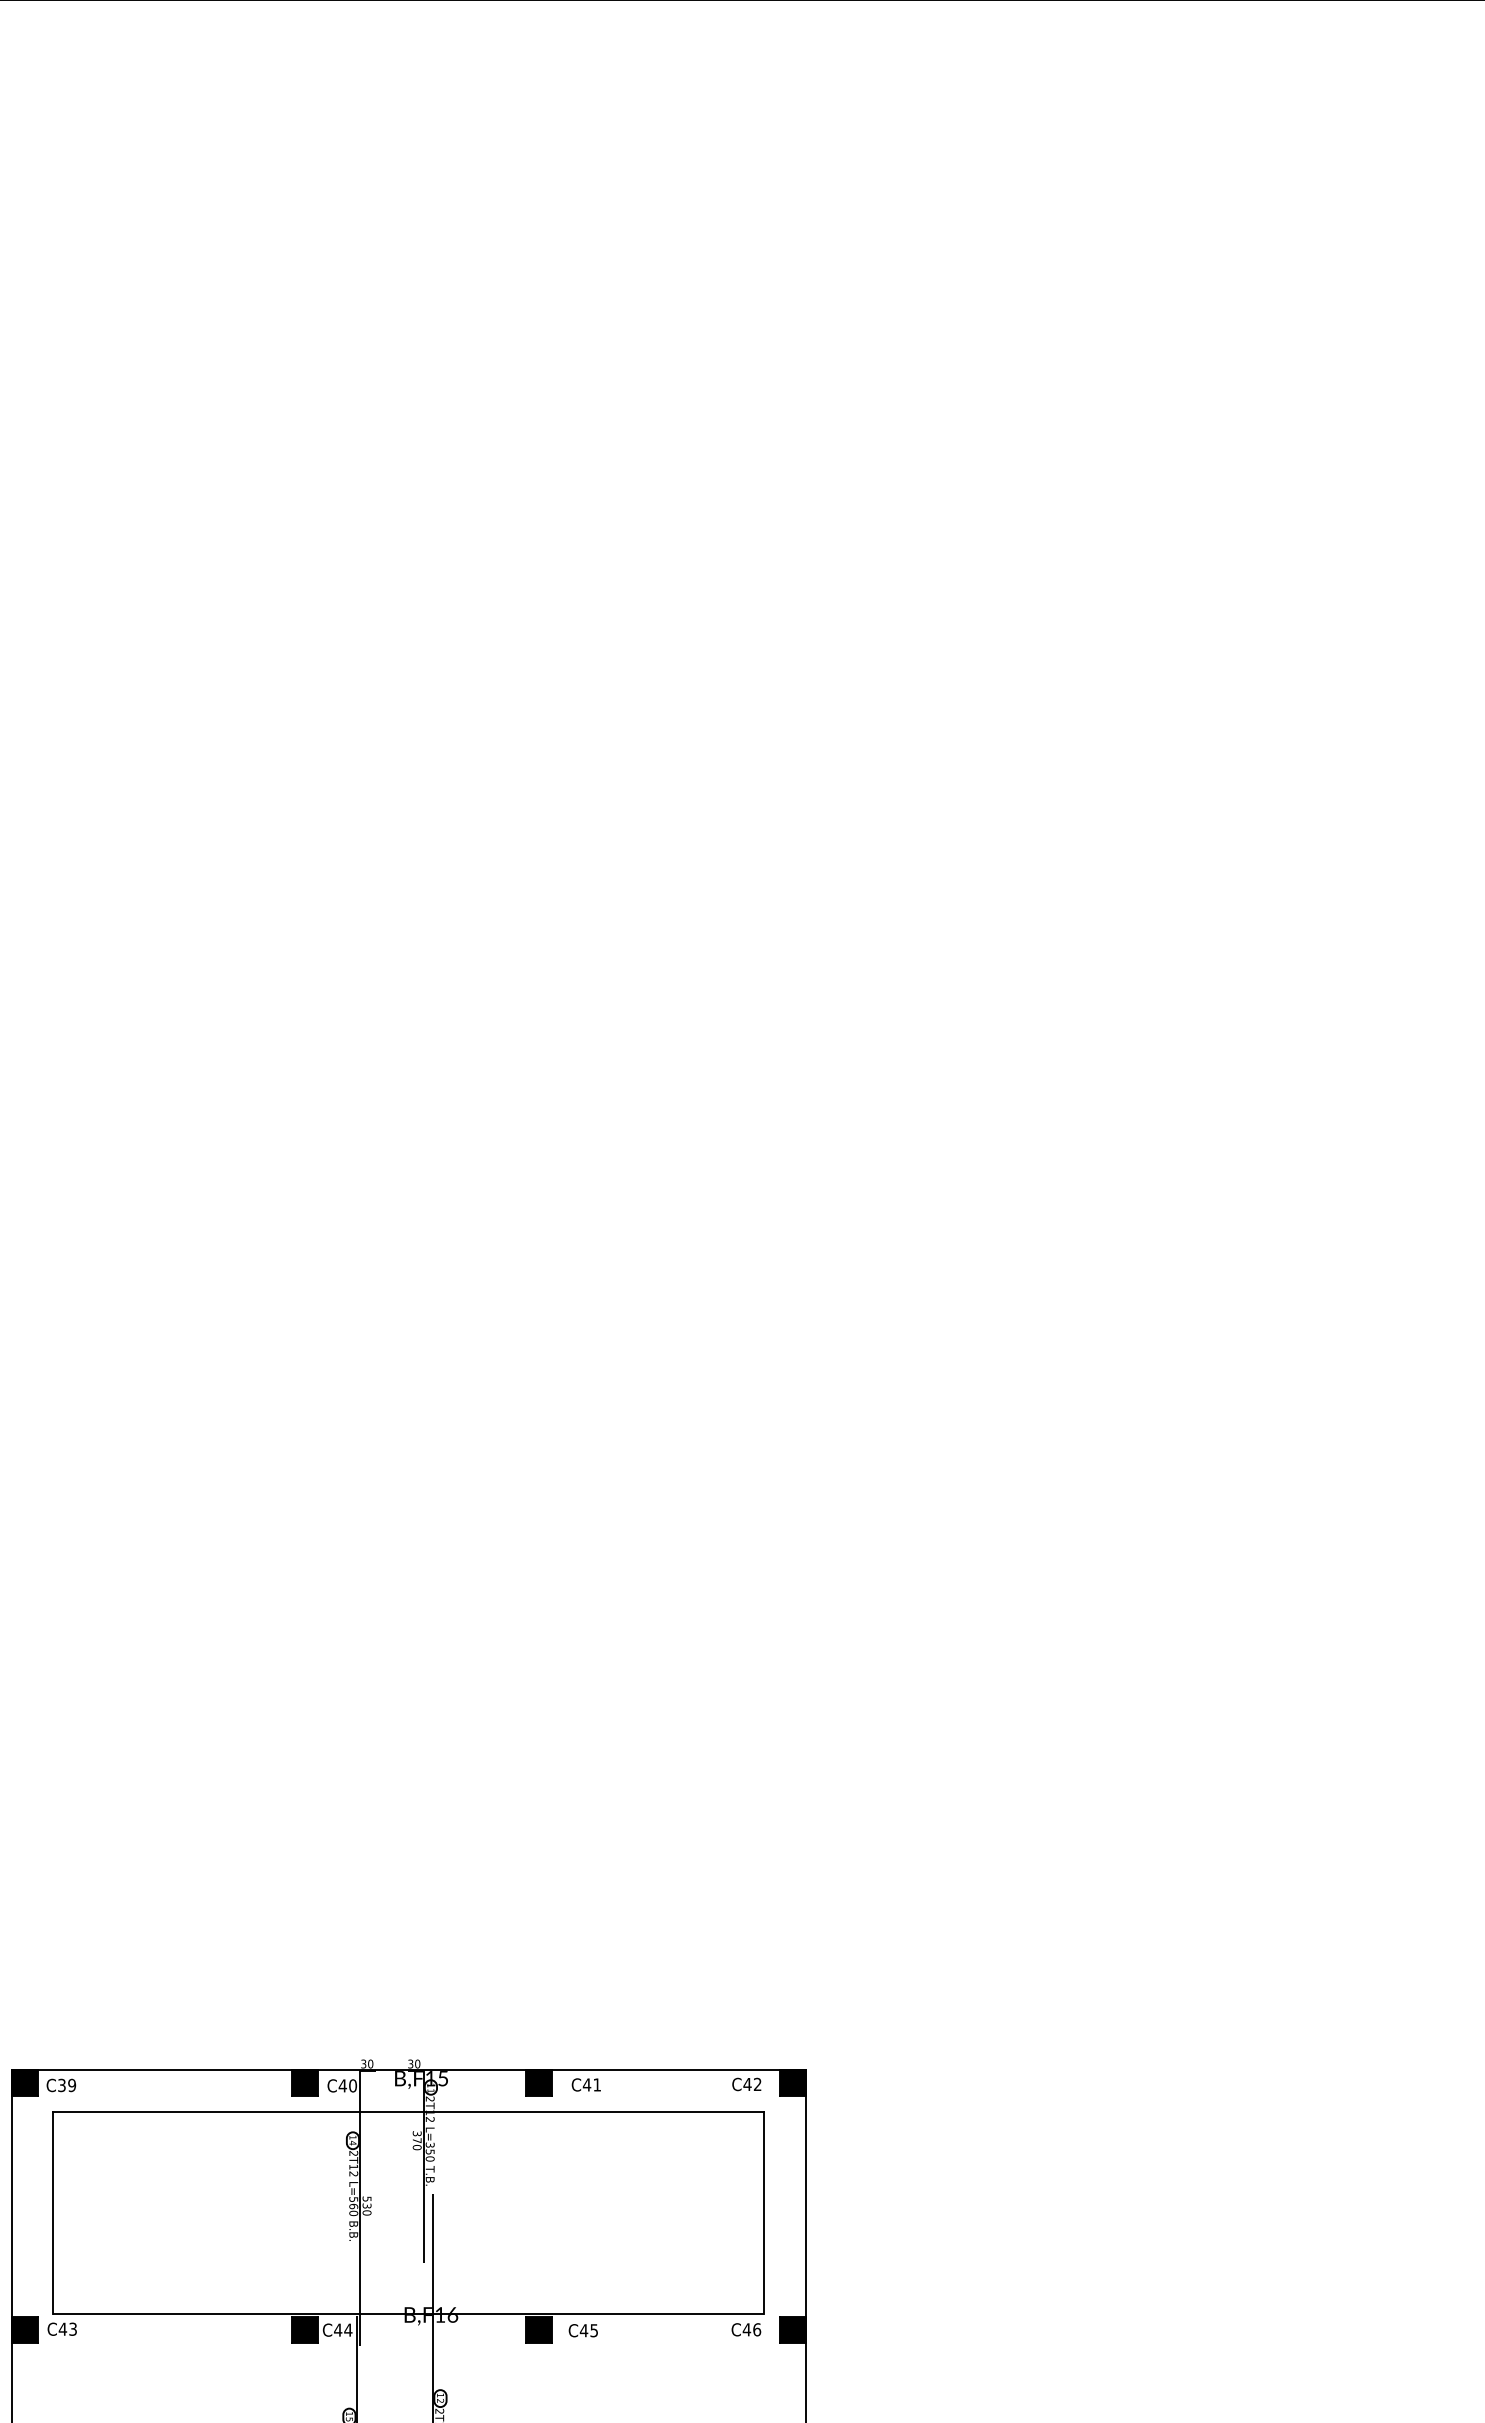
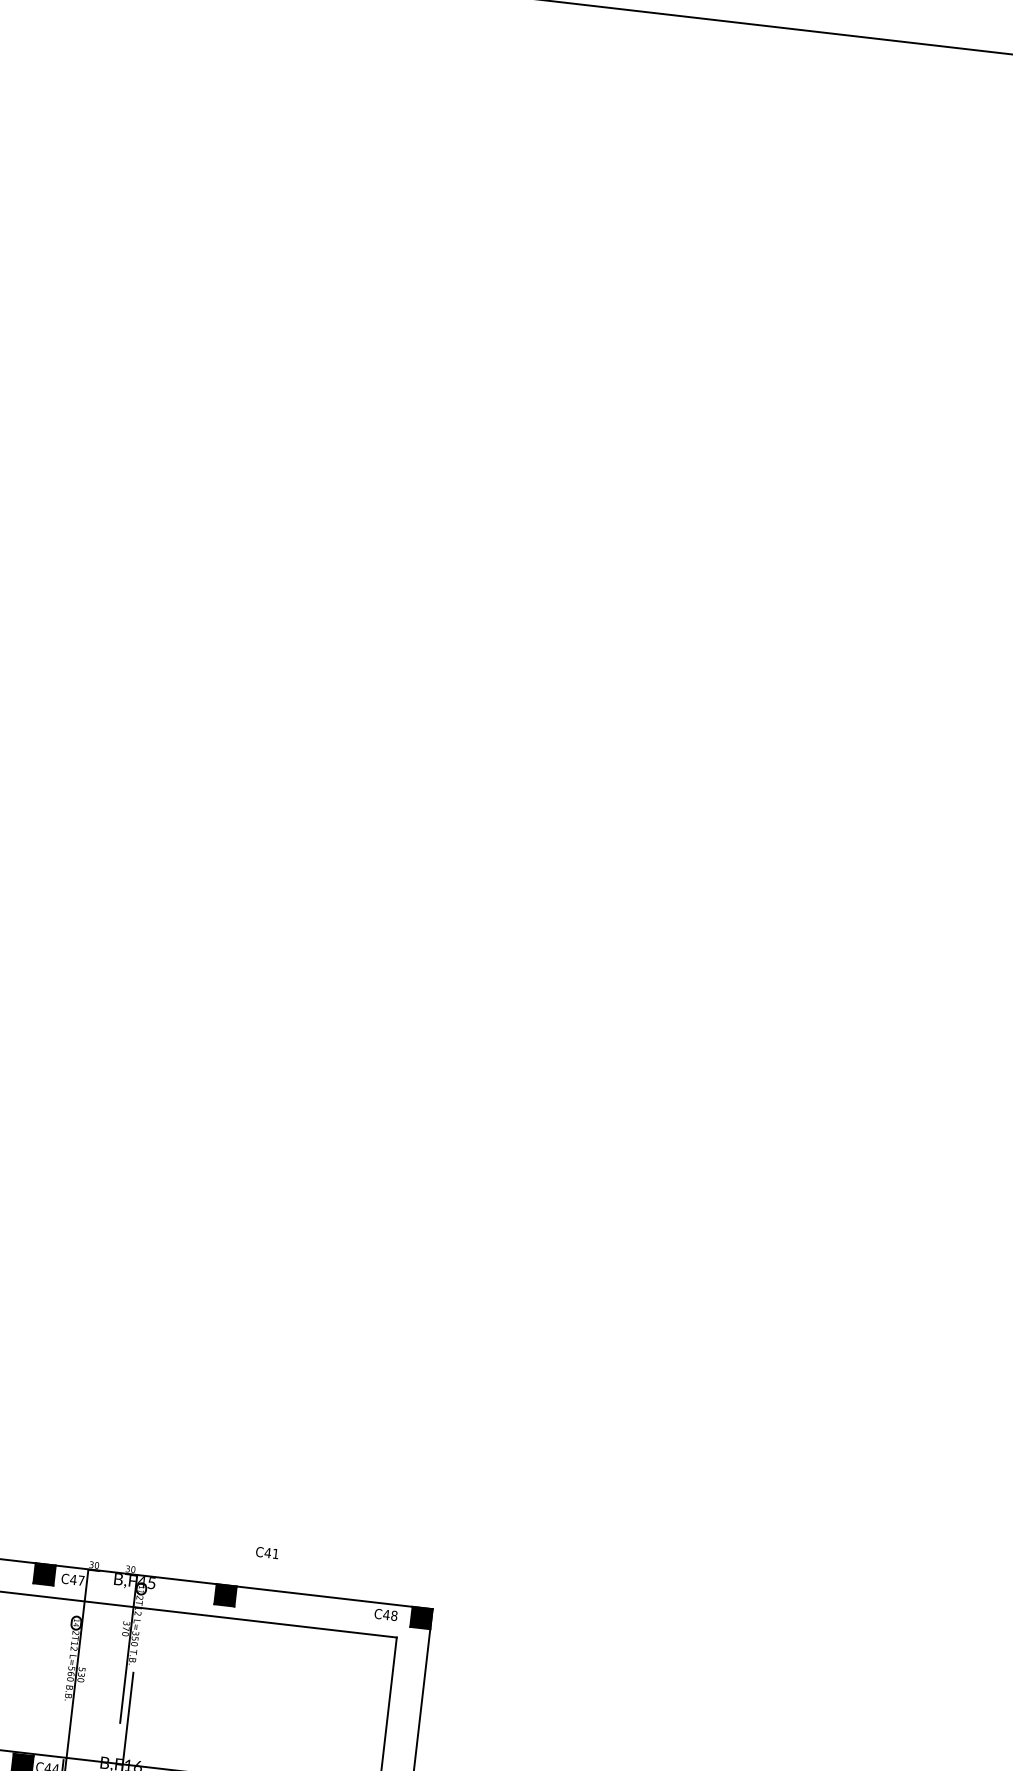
text: (430, 2078) -> (141, 1581), B,F15 -> B,F45
text: (585, 2084) -> (266, 1552), moved
text: (757, 2084) -> (394, 1615), C42 -> C48
text: (352, 2085) -> (80, 1580), C40 -> C47

